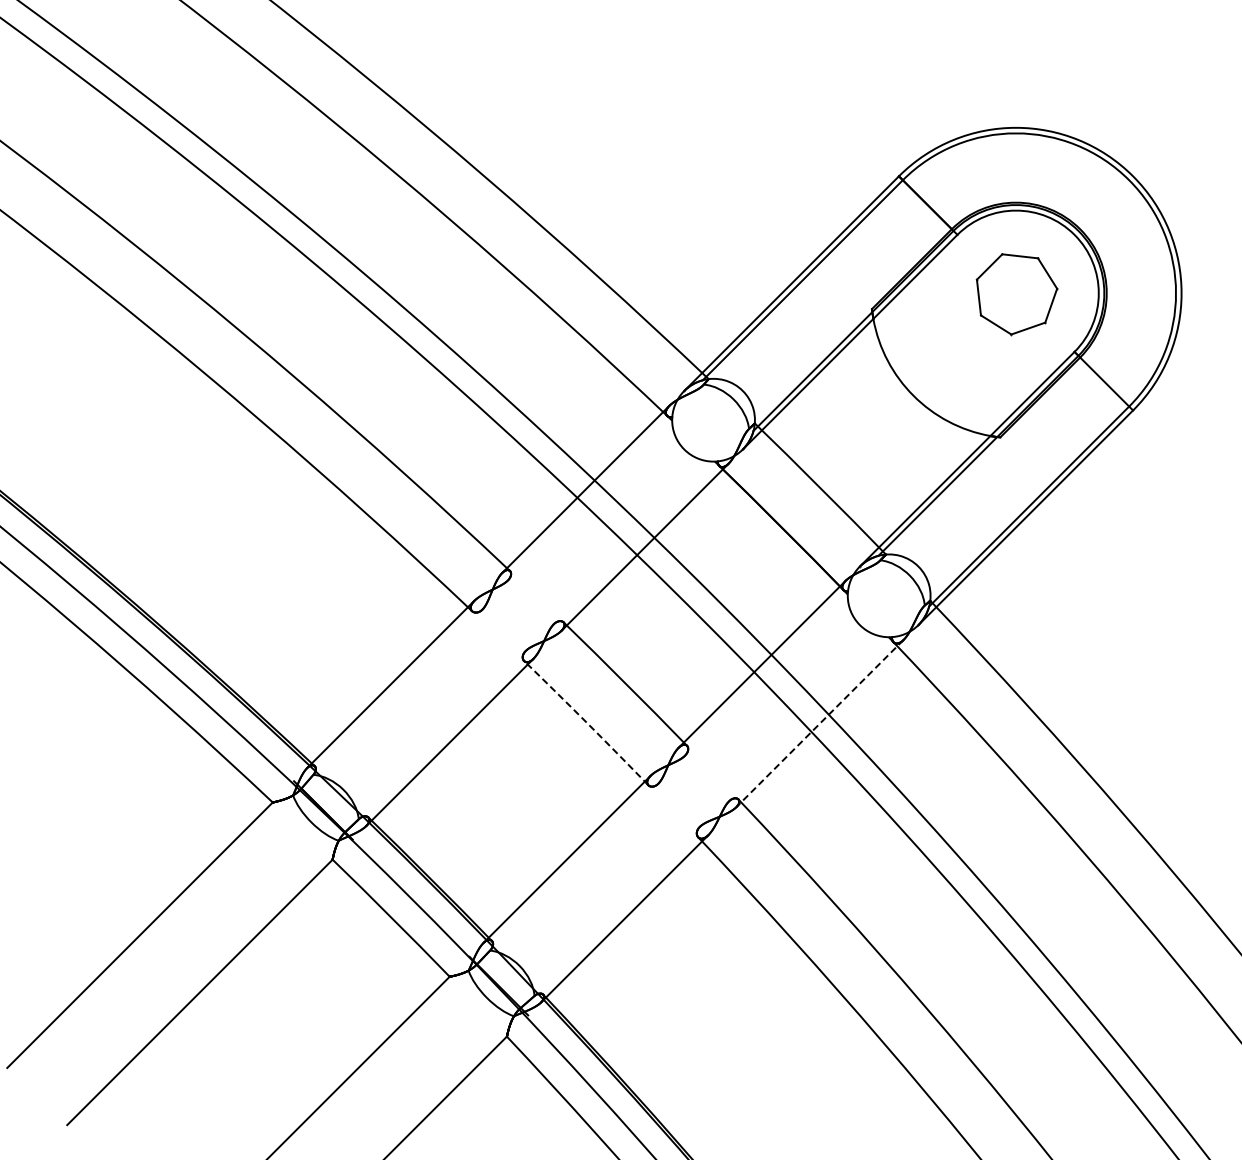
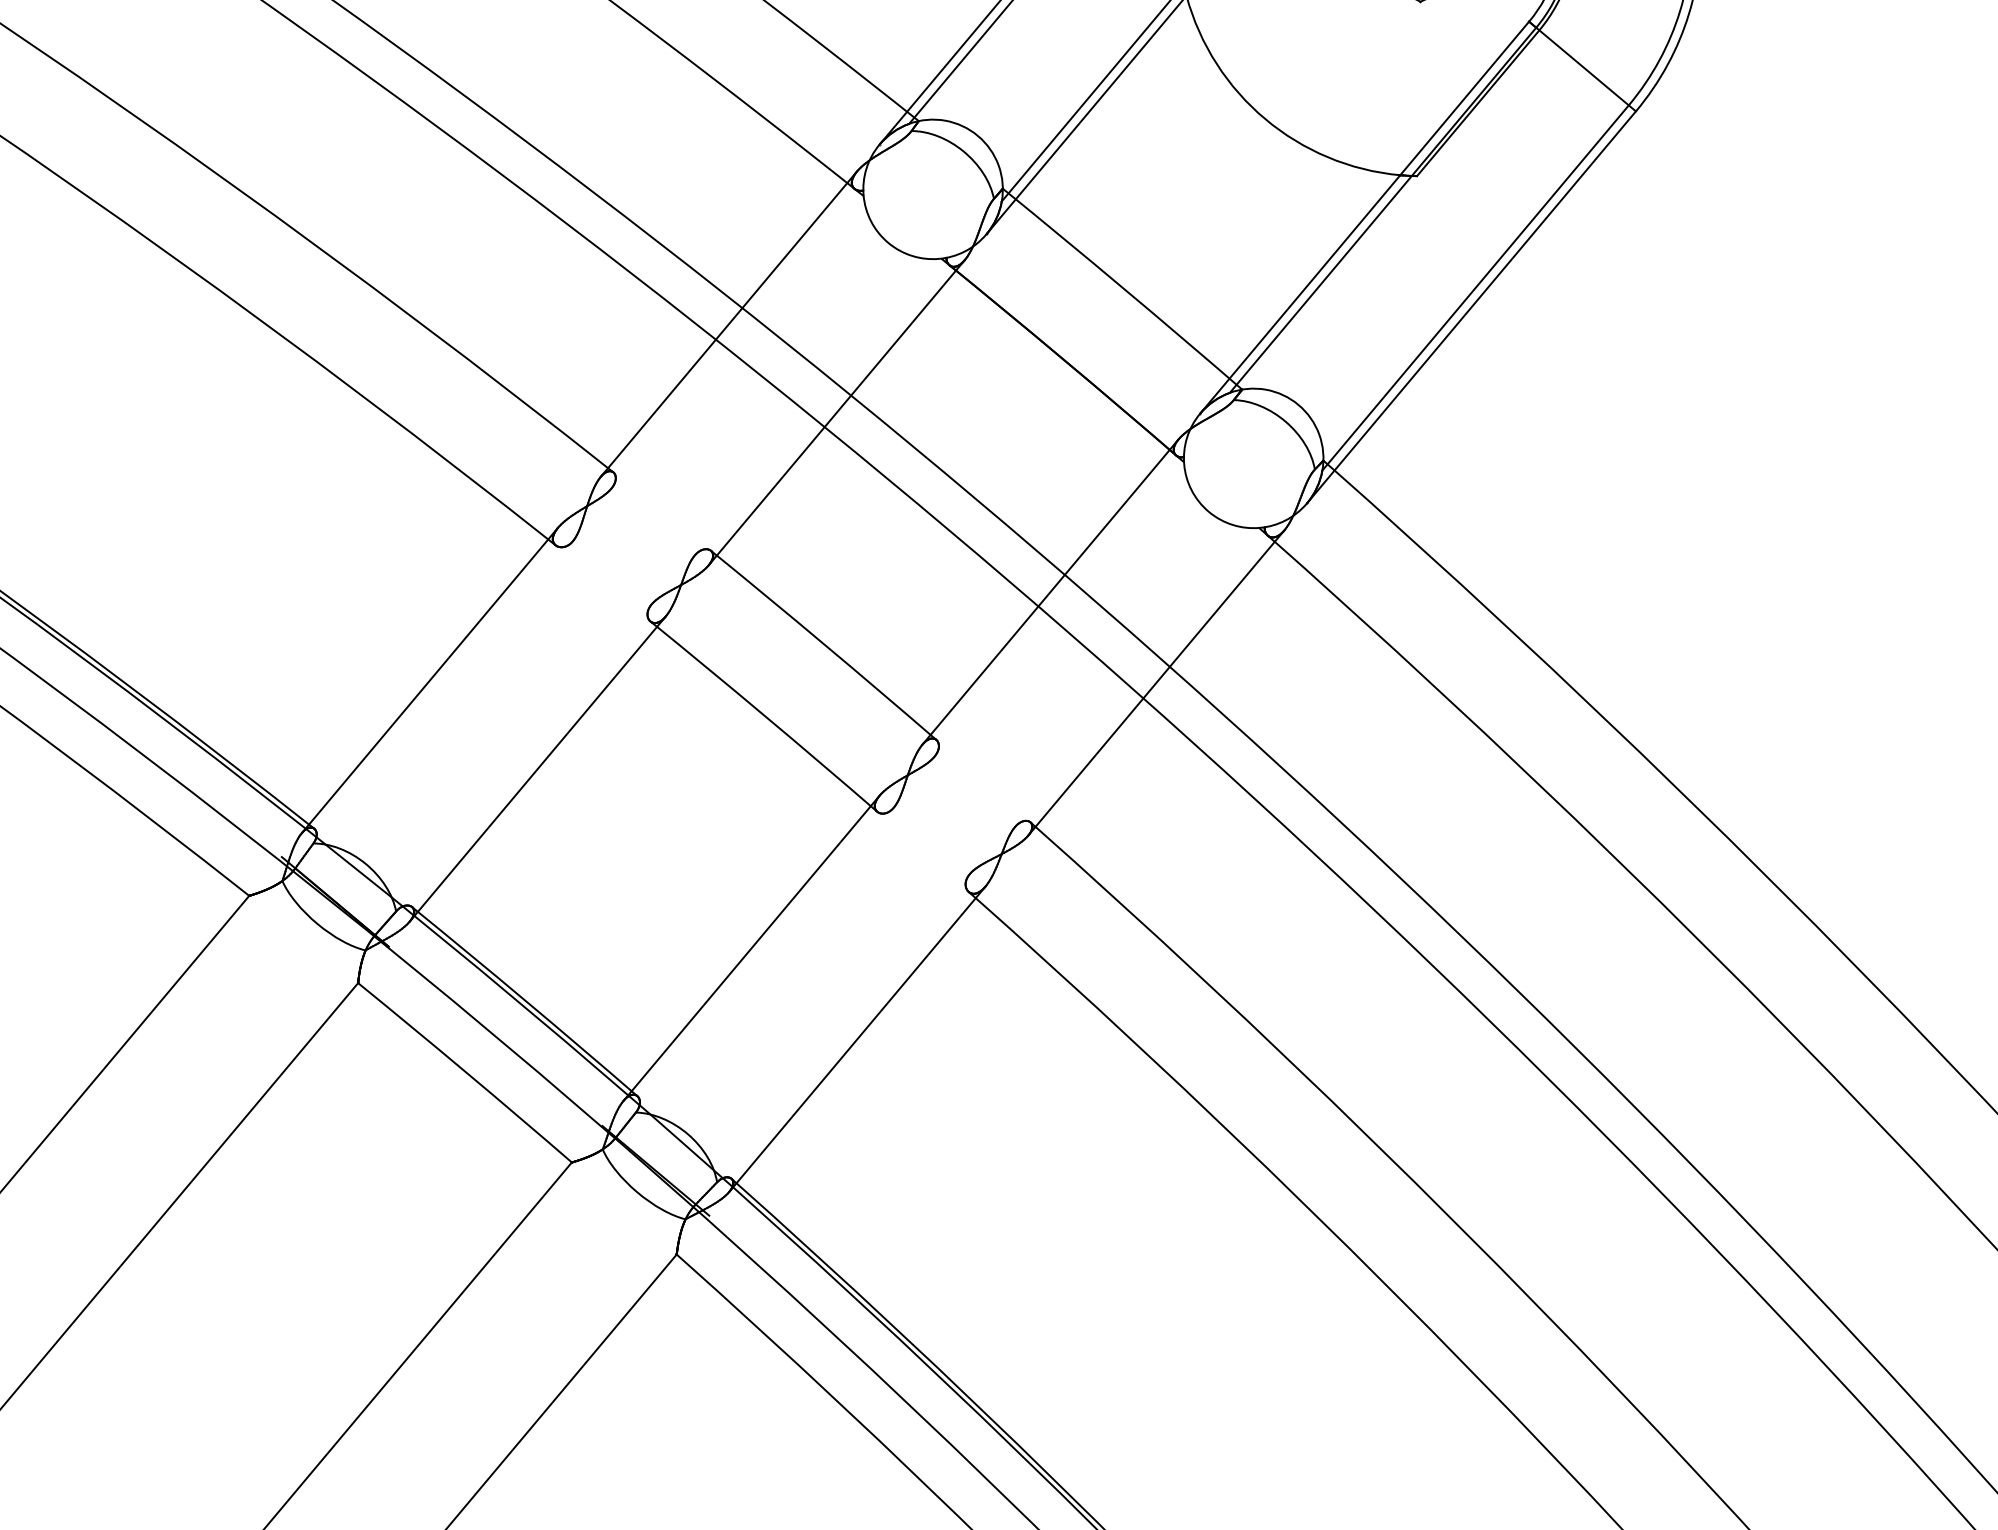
arc: (586, 722) -> (764, 715), dashed -> solid
line: (819, 723) -> (1155, 682), dashed -> solid

